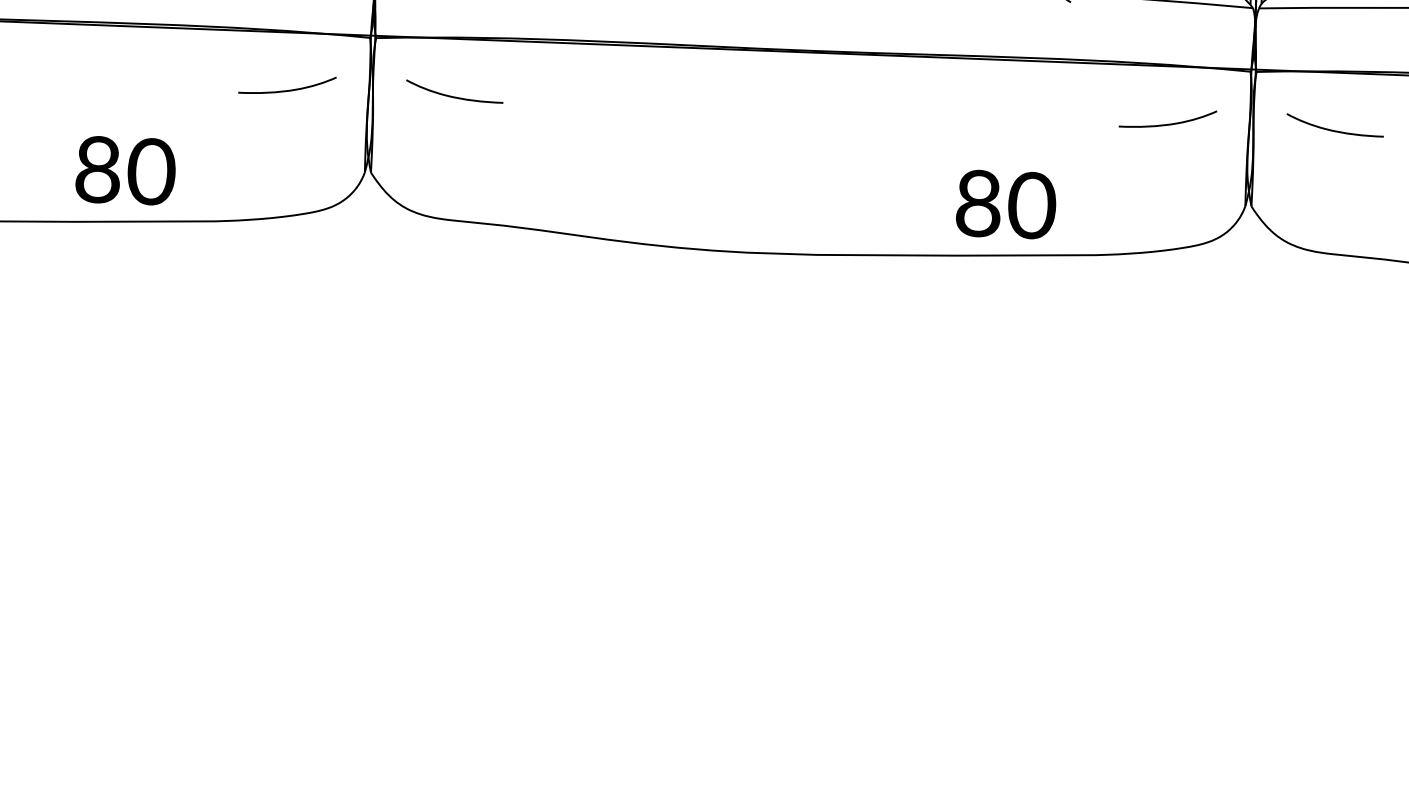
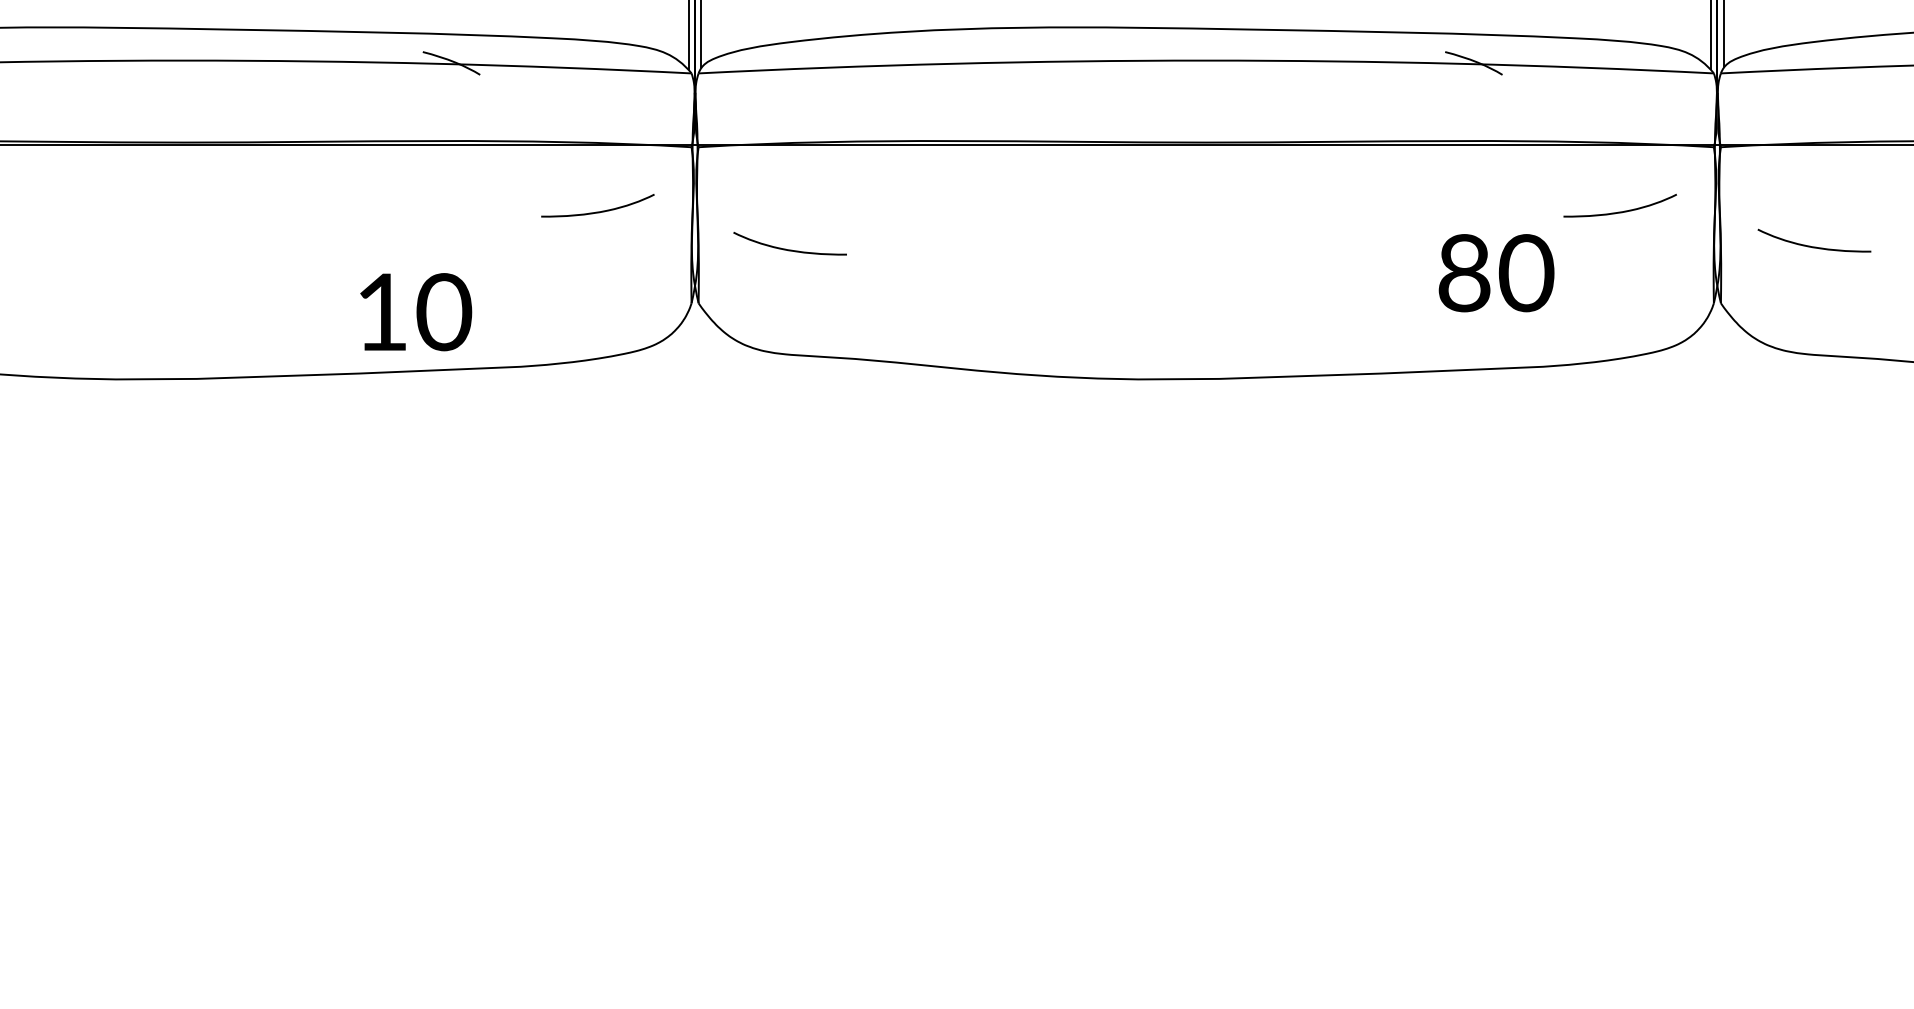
curve: (454, 96) -> (789, 249), moved
curve: (1335, 130) -> (1814, 246), moved
text: (98, 170) -> (382, 312), 80 -> 10
text: (1006, 204) -> (1496, 273), moved

